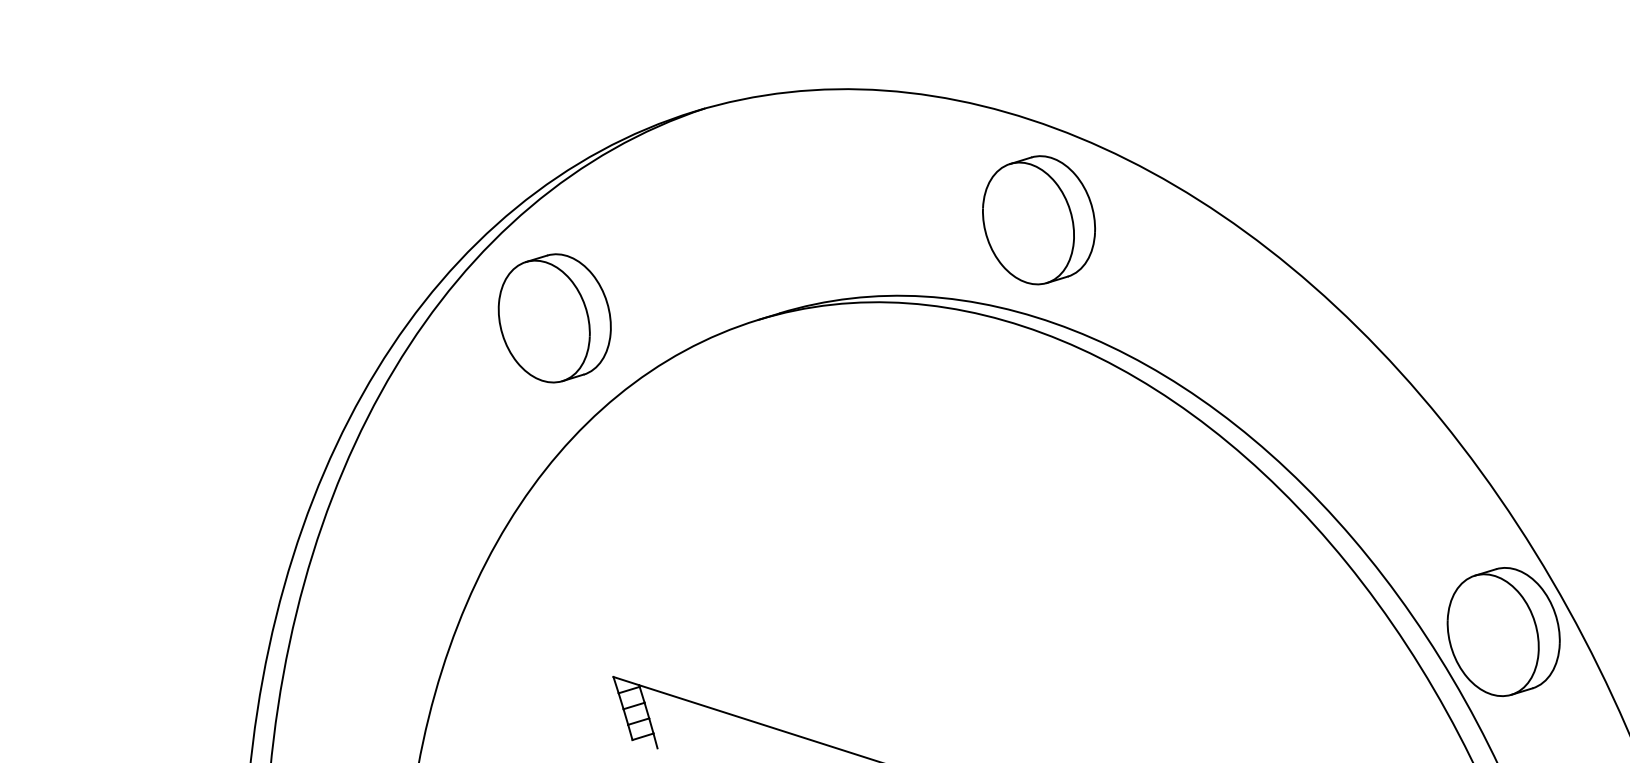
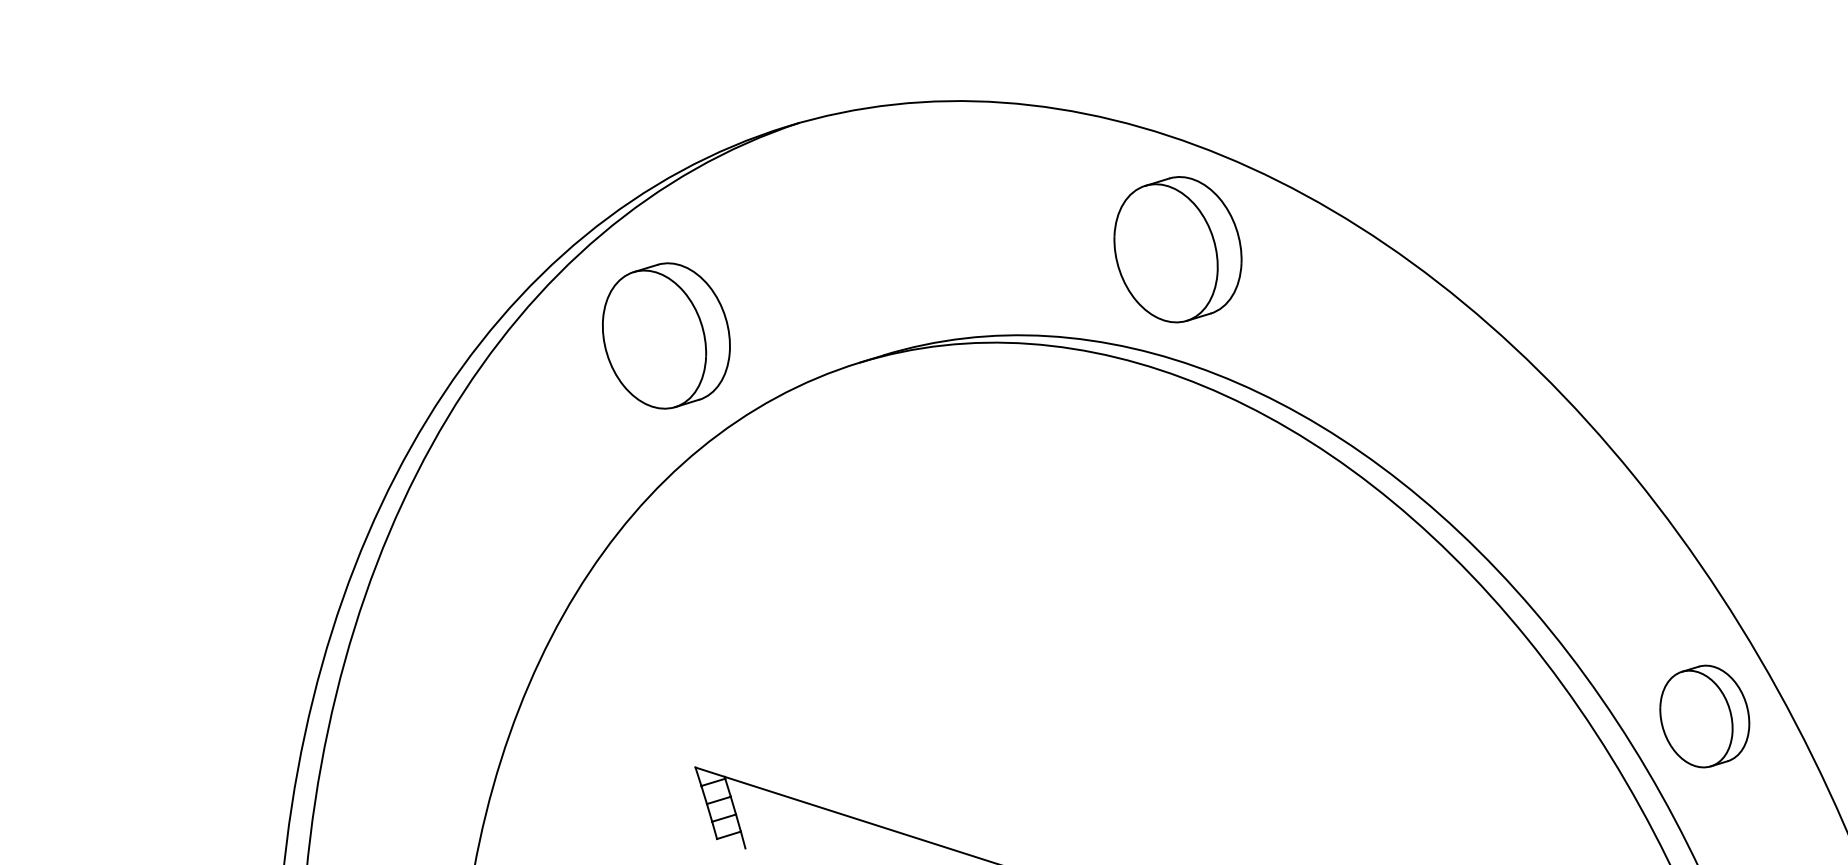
part: (554, 318) -> (666, 336), moved
part: (1503, 631) -> (1704, 715), size x0.7

